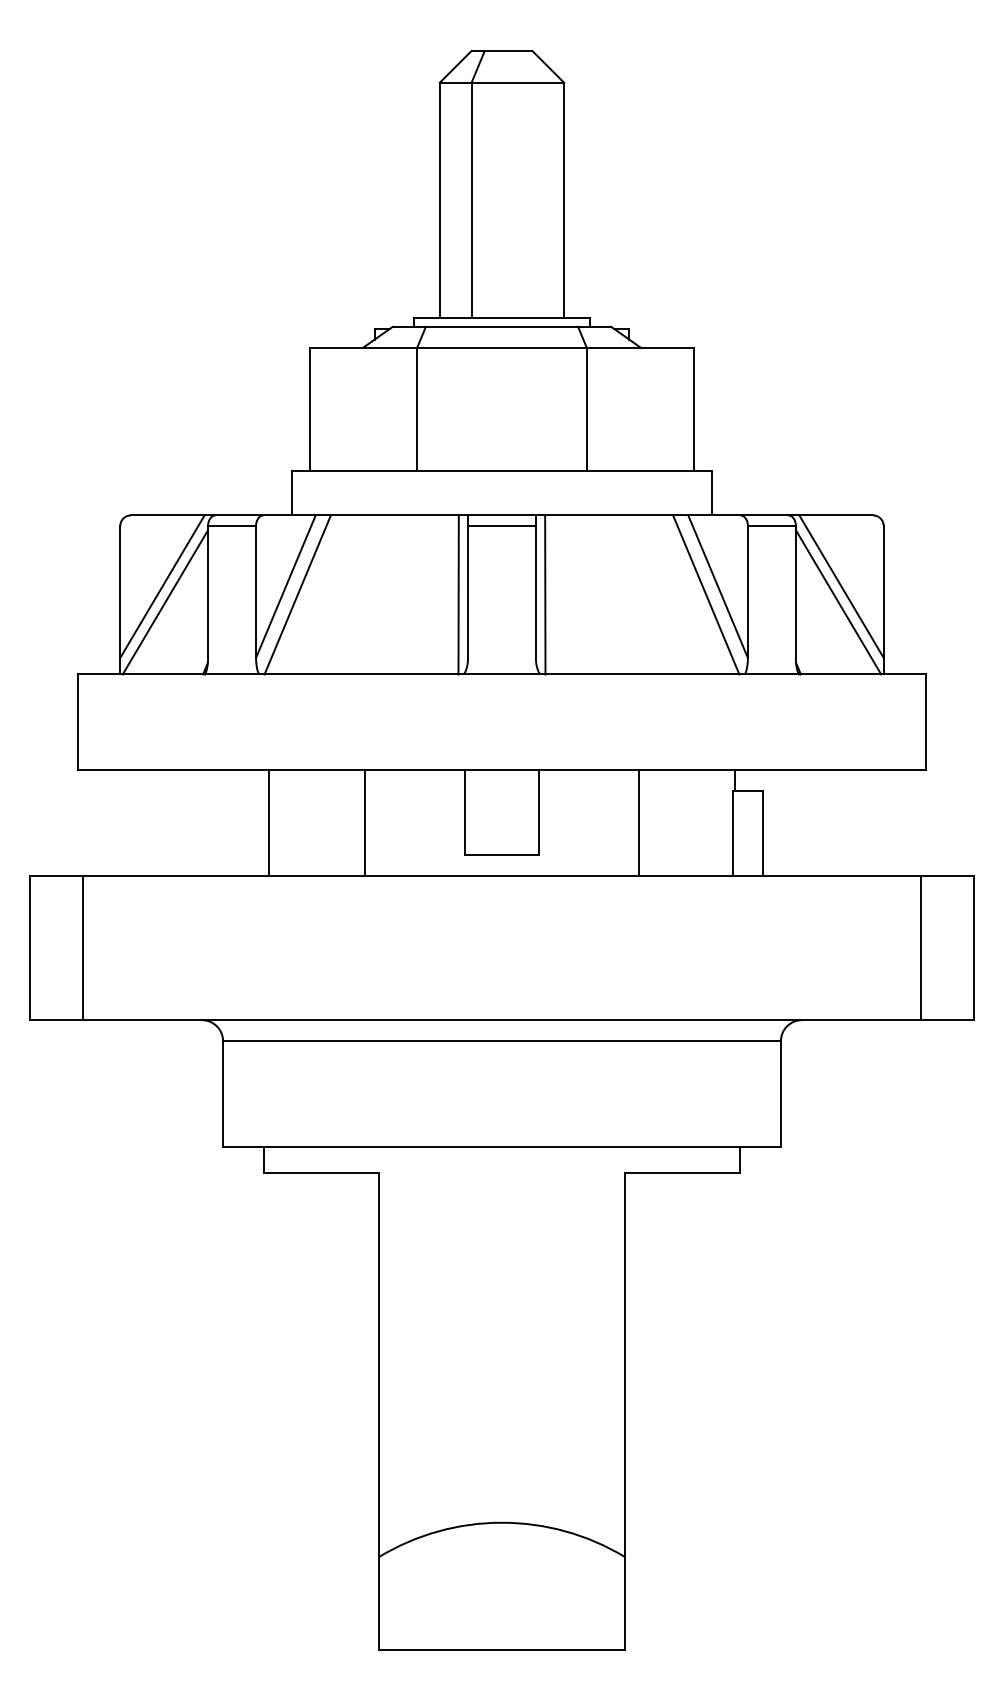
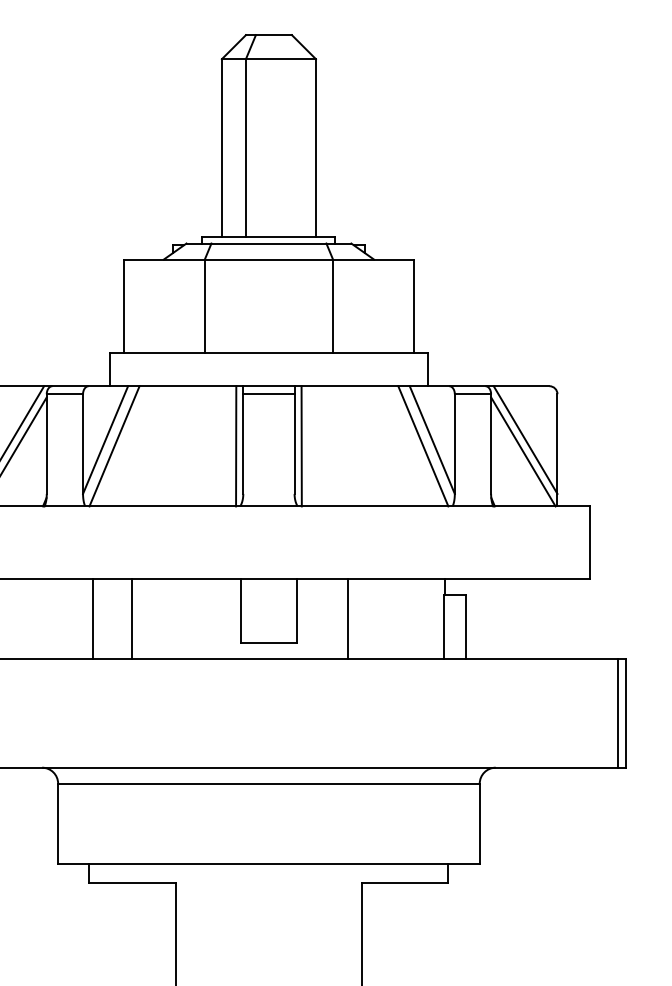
line: (364, 822) -> (131, 618), moved
line: (639, 822) -> (347, 618), moved
line: (920, 947) -> (617, 712), moved

